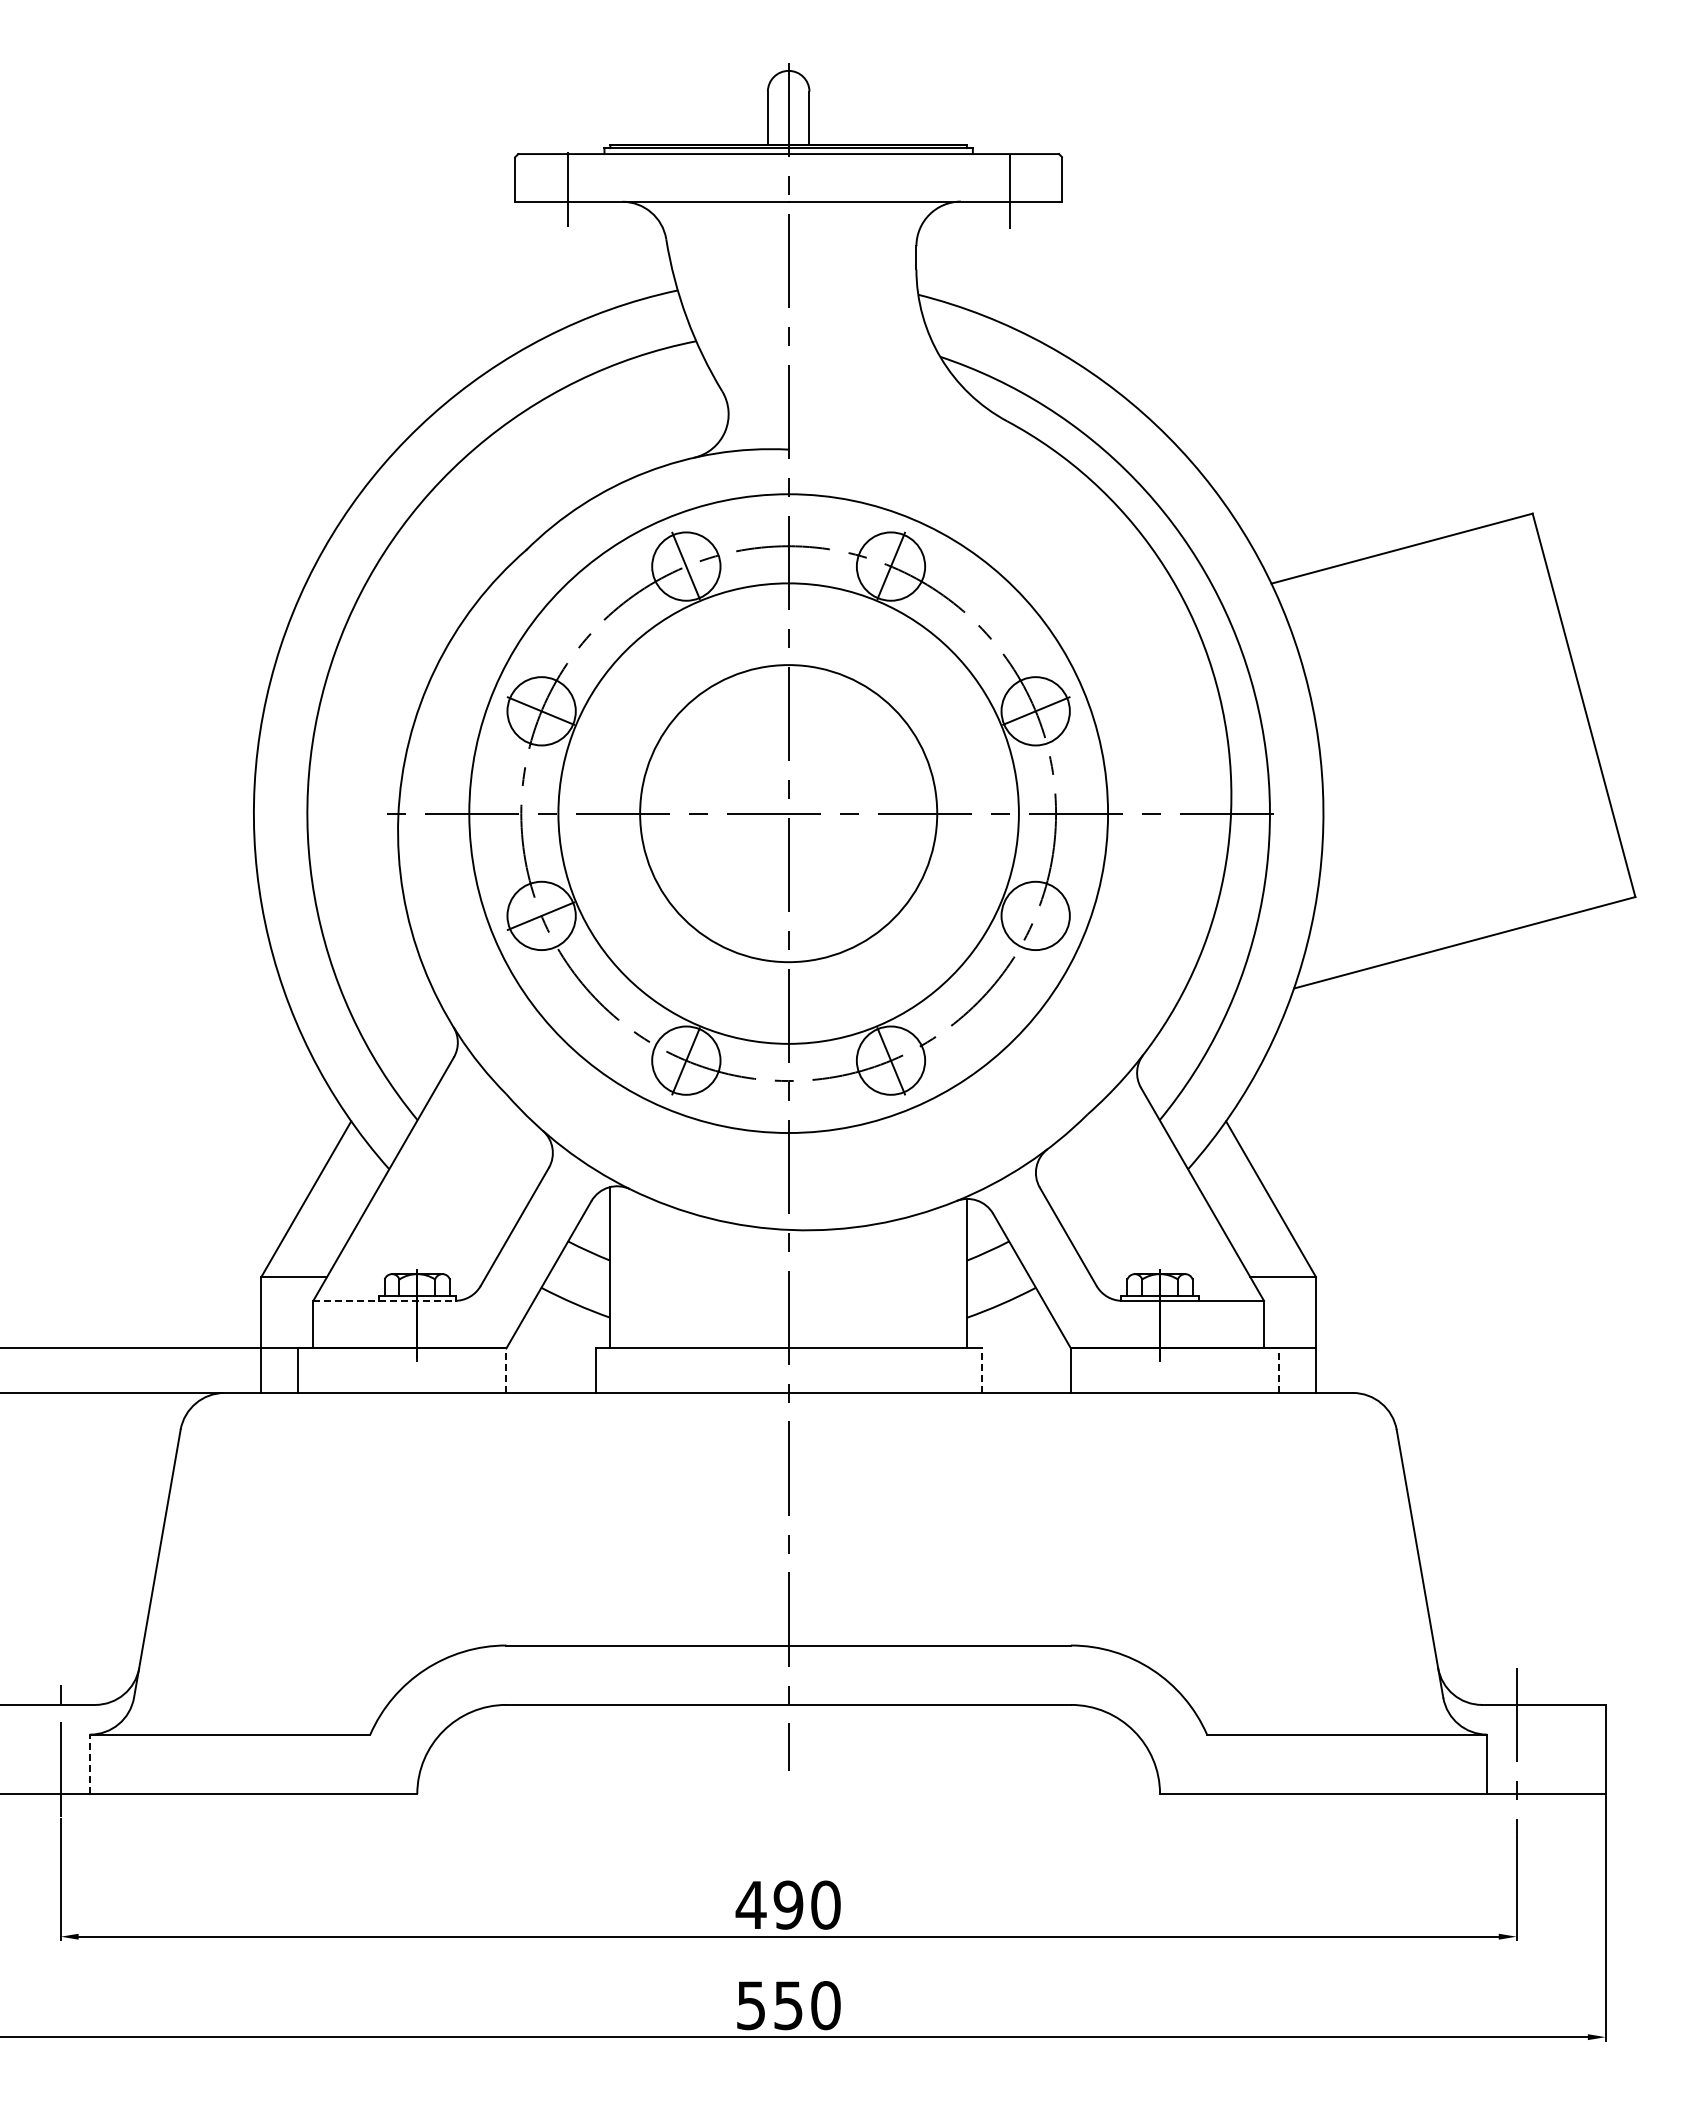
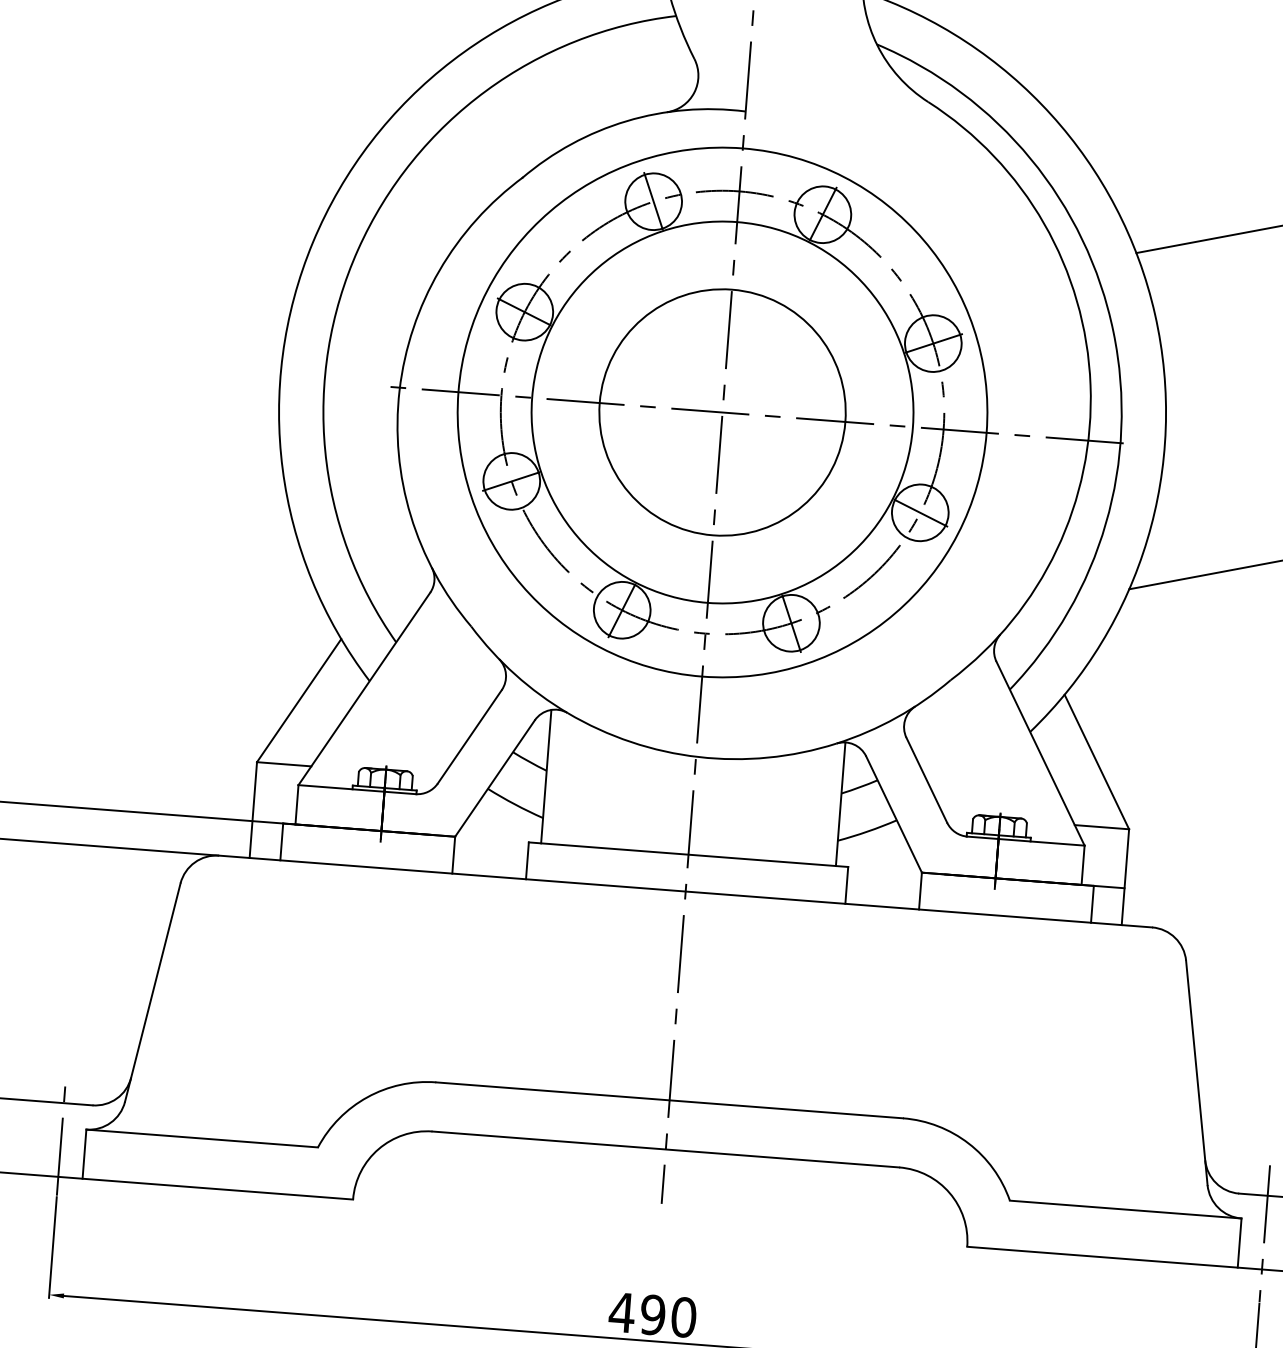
line: (1036, 916) -> (920, 513), added
line: (384, 1300) -> (357, 789), dashed -> solid
line: (506, 1370) -> (453, 855), dashed -> solid
line: (981, 1370) -> (846, 885), dashed -> solid
line: (1278, 1370) -> (1092, 904), dashed -> solid
line: (90, 1764) -> (84, 1154), dashed -> solid

